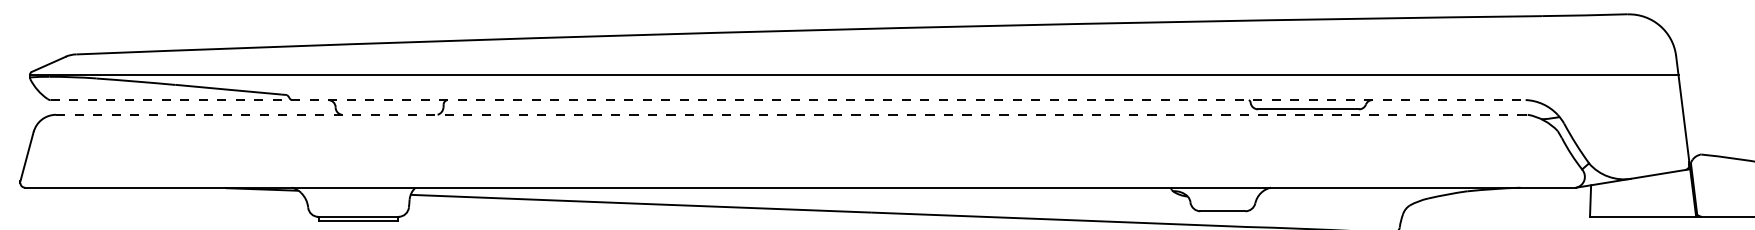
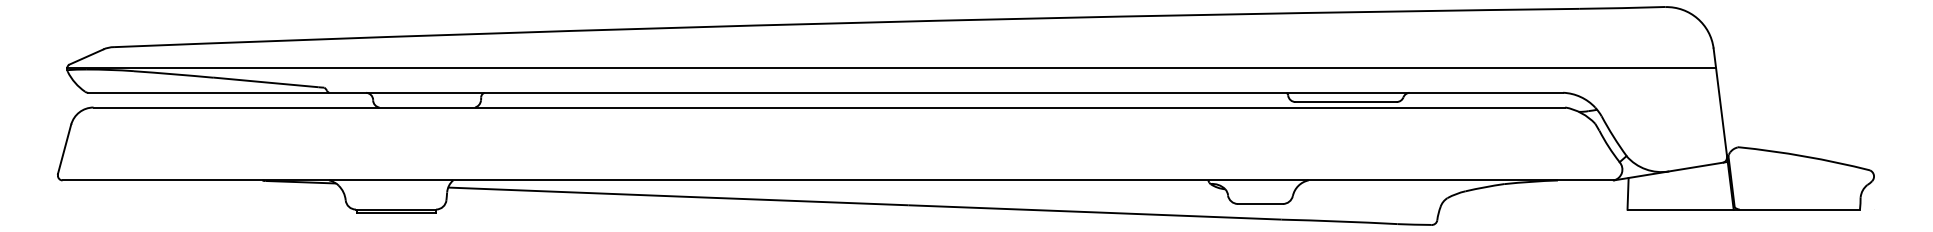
line: (788, 99) -> (826, 92), dashed -> solid
line: (791, 114) -> (829, 107), dashed -> solid

